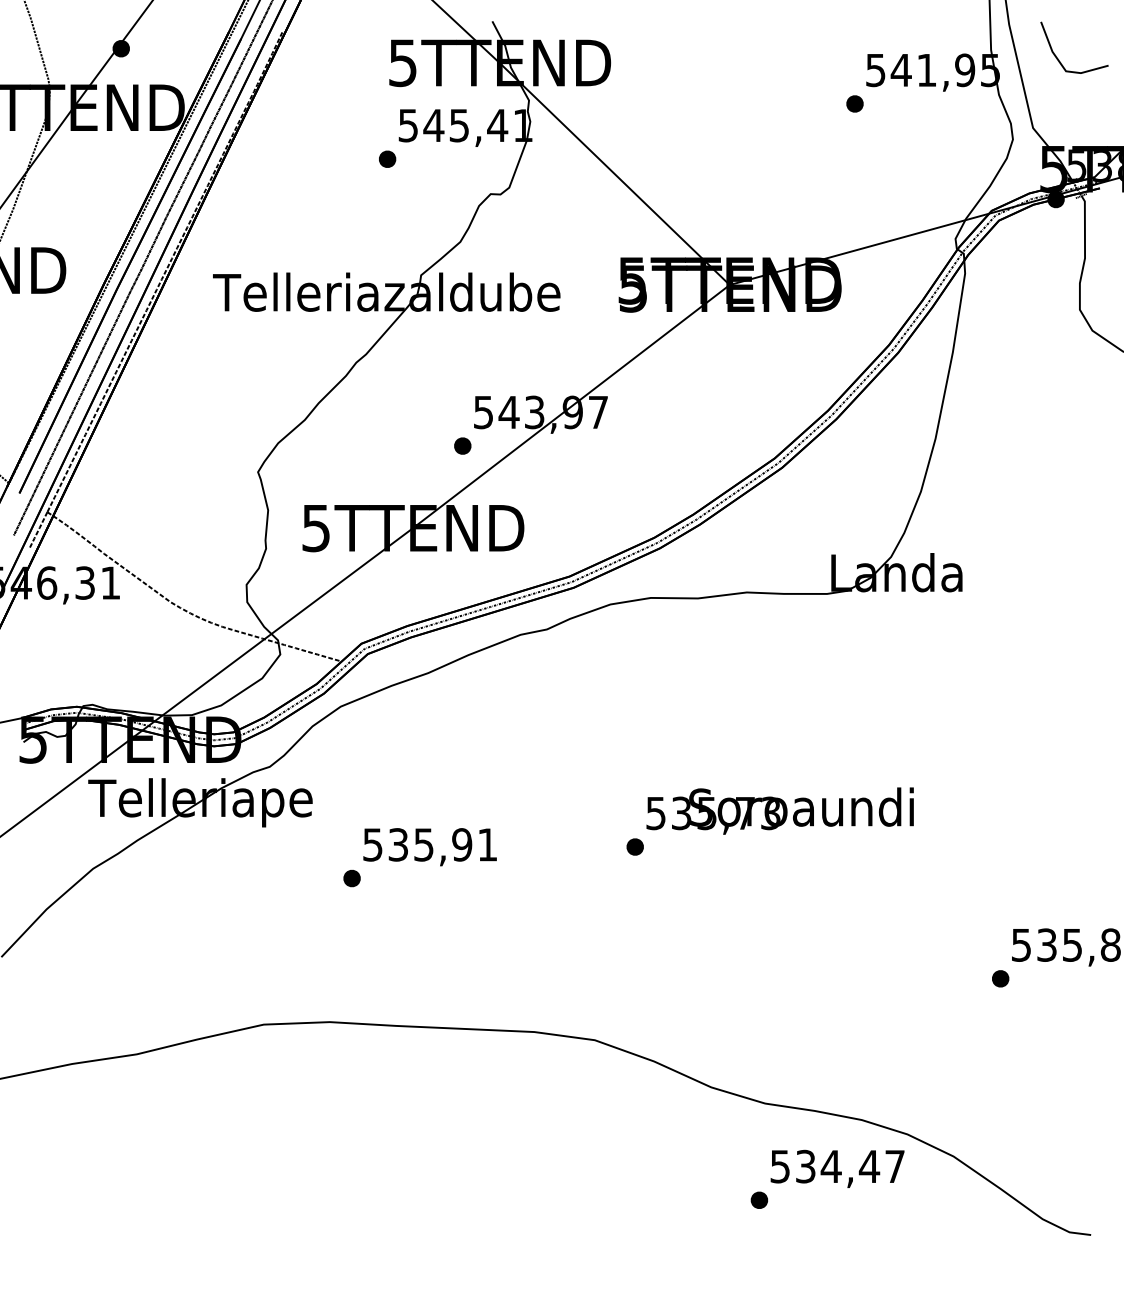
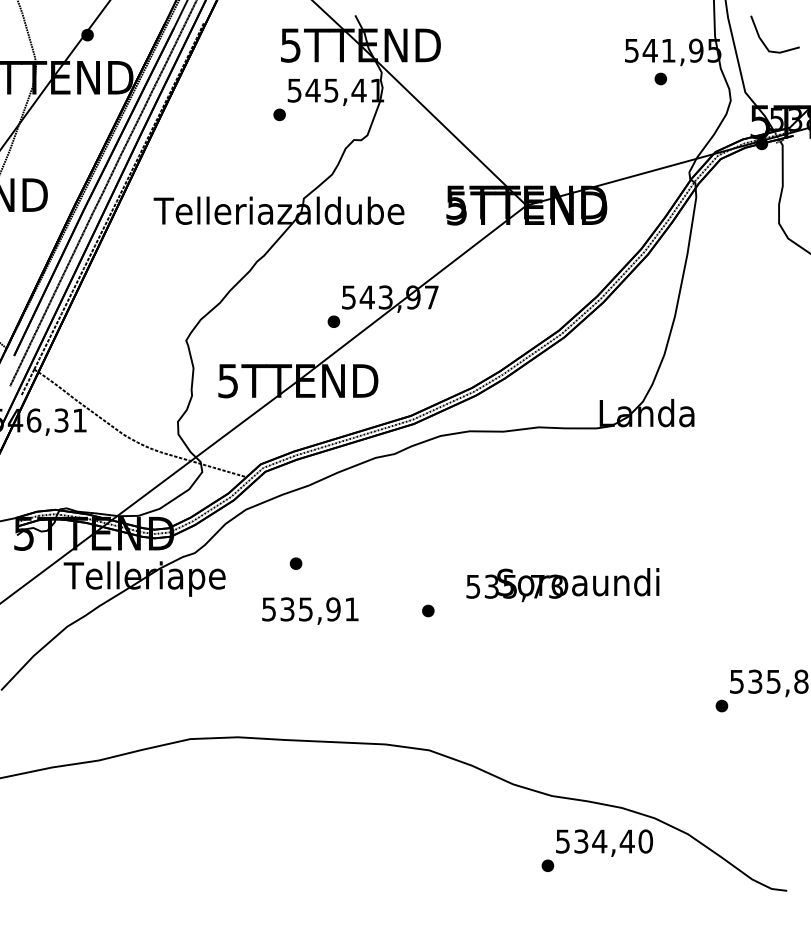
part: (854, 103) -> (660, 78), moved
part: (635, 846) -> (428, 610), moved
part: (351, 878) -> (295, 563), moved
text: (894, 1166) -> (645, 841), 534,47 -> 534,40

